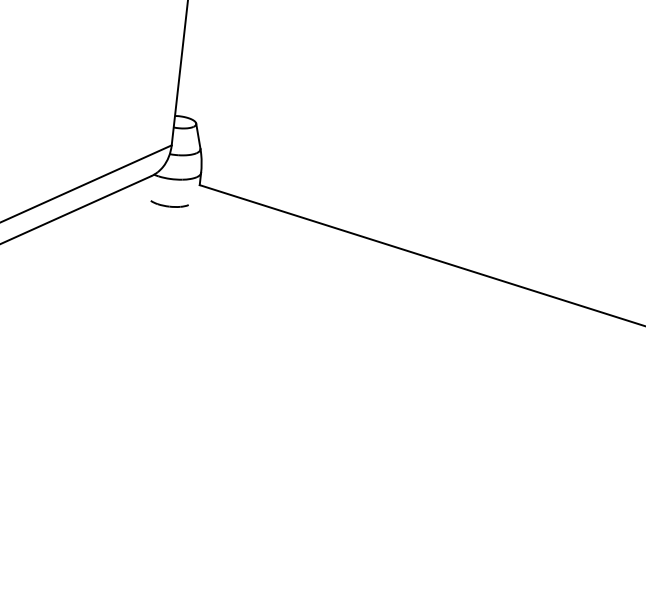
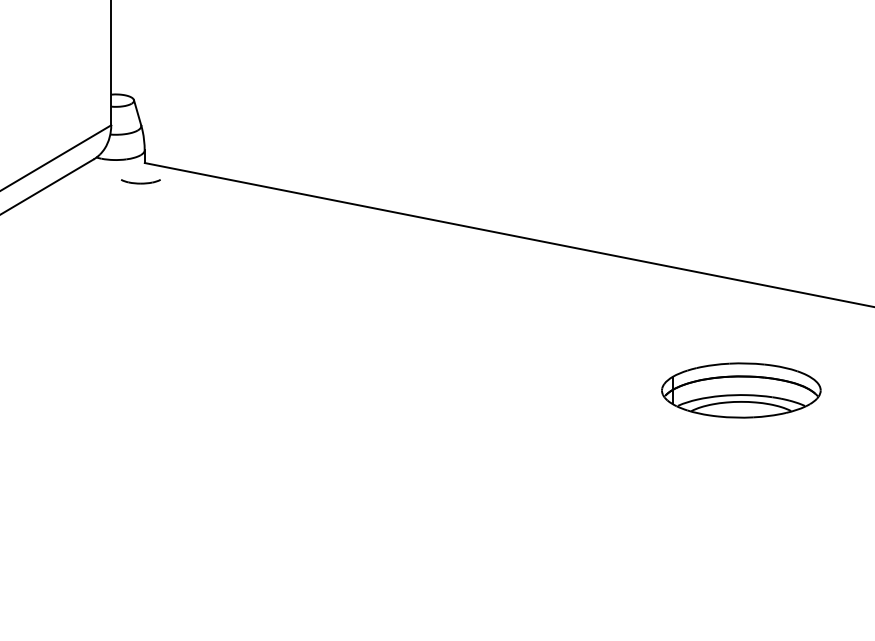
part: (169, 204) -> (140, 181), moved

